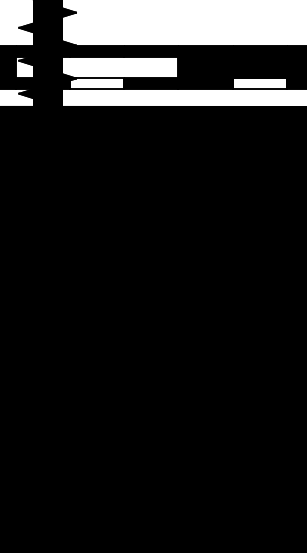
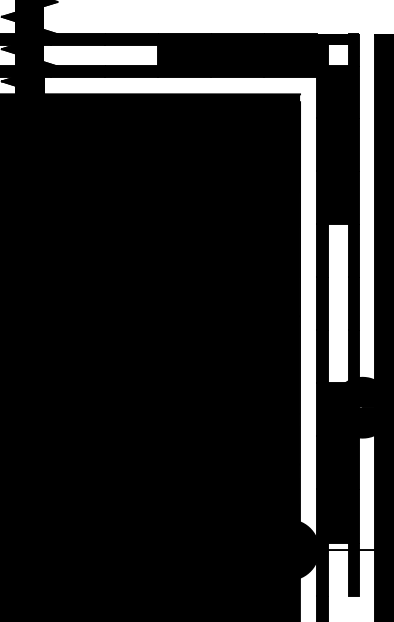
fill: (96, 83) -> (77, 71), added
fill: (258, 83) -> (236, 71), added

